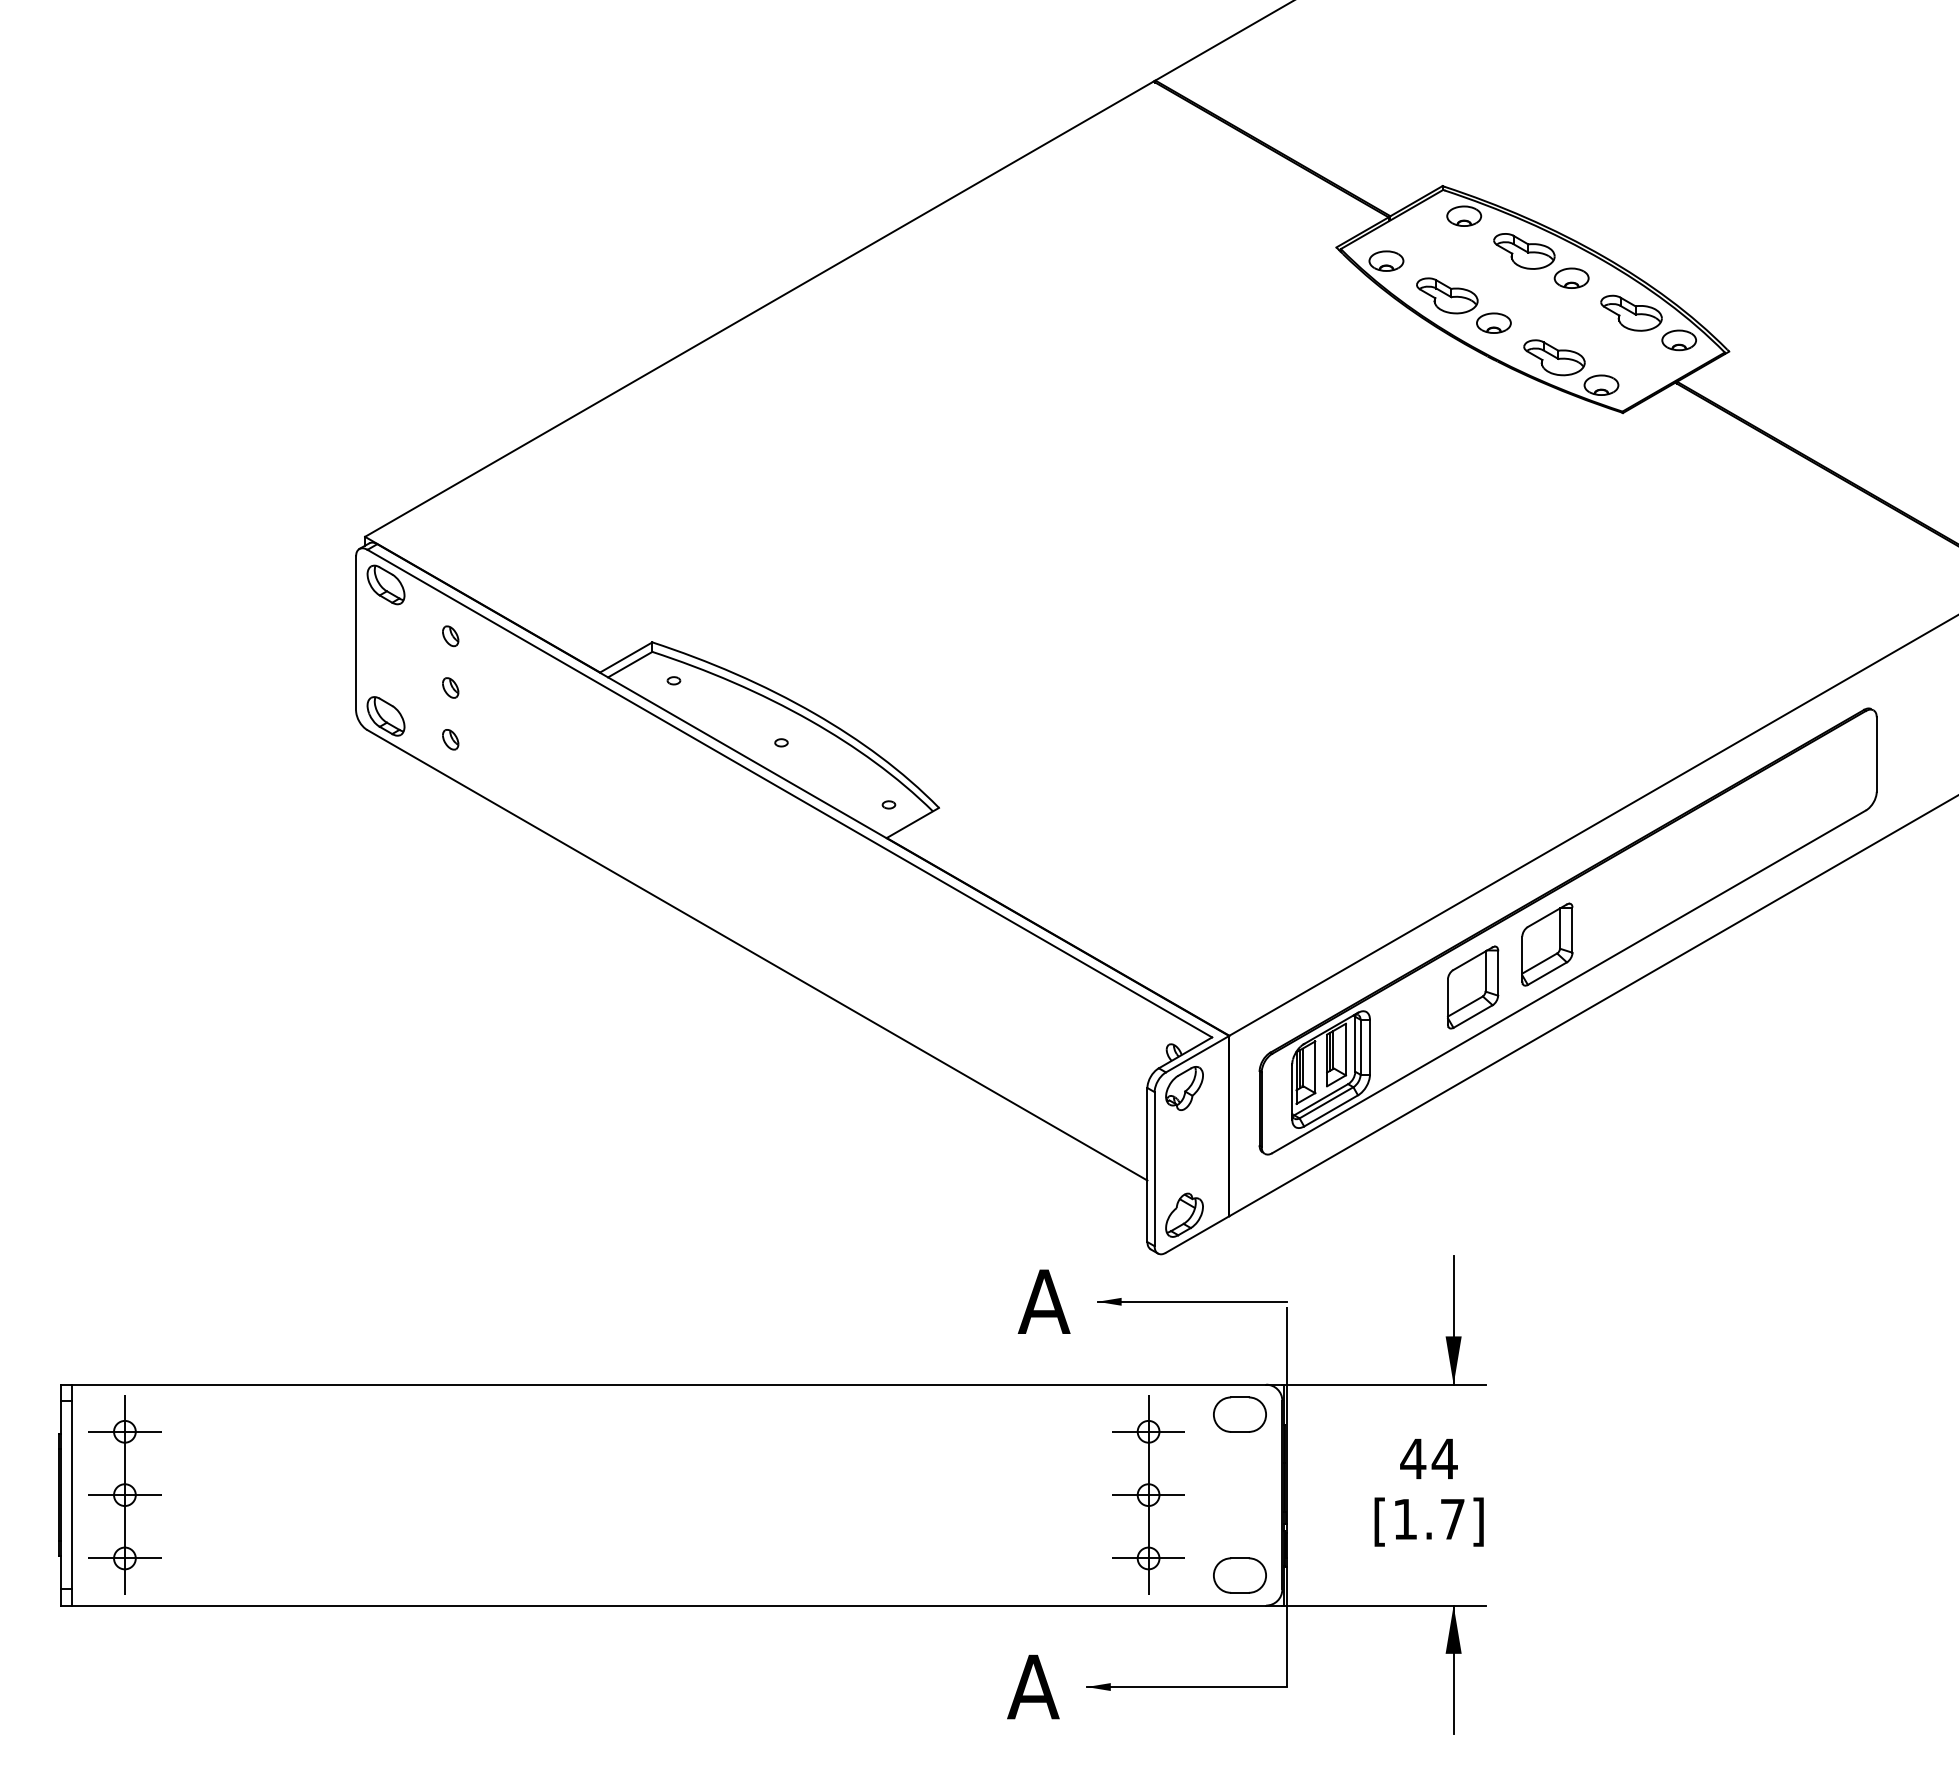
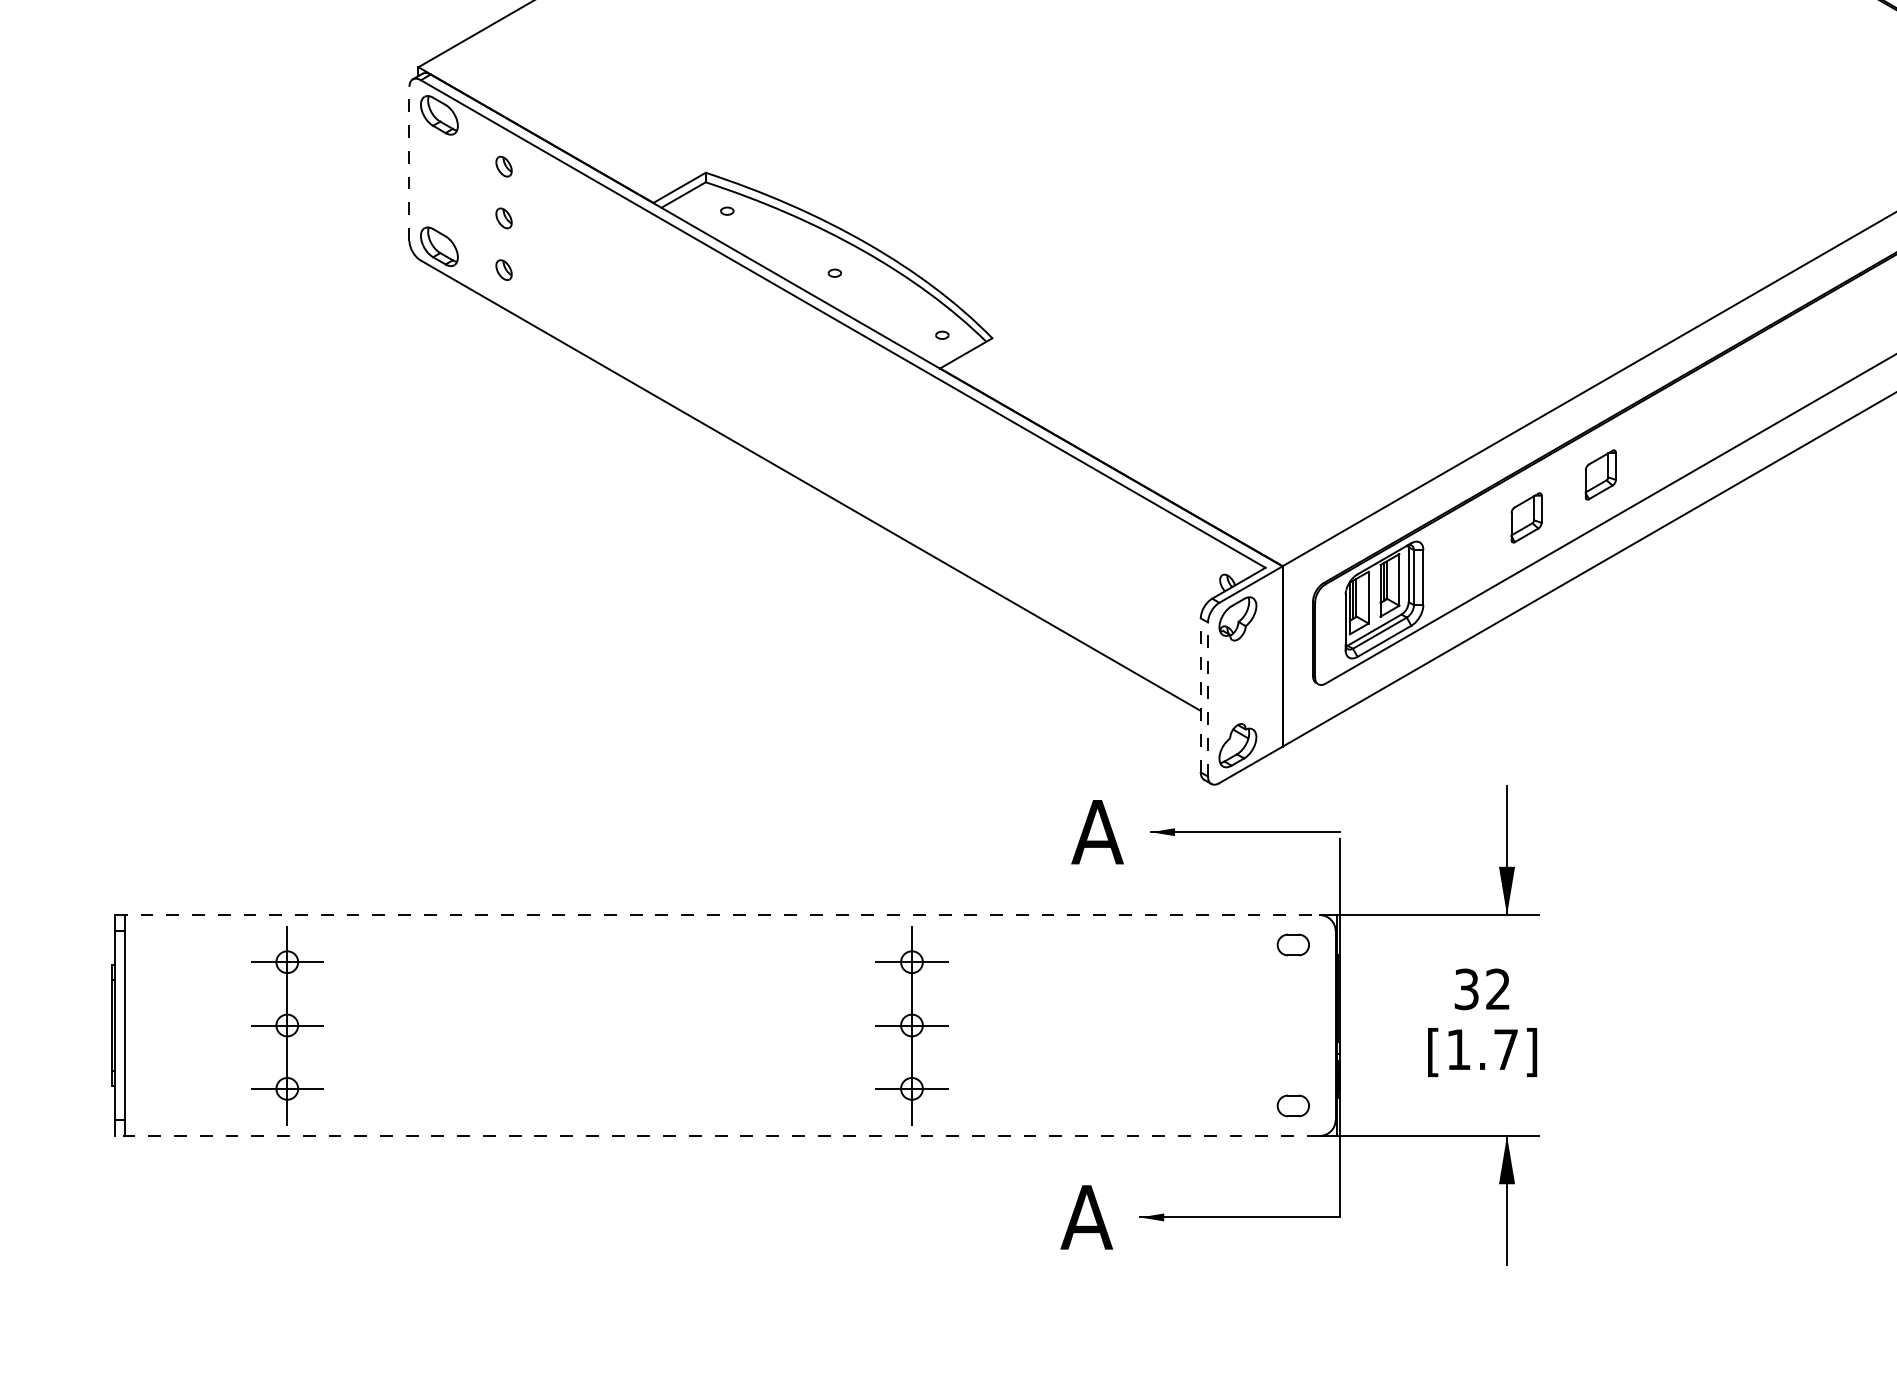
line: (356, 632) -> (409, 162), solid -> dashed
part: (1547, 944) -> (1600, 474), size x0.6
part: (1473, 987) -> (1526, 517), size x0.6
line: (1147, 1164) -> (1200, 694), solid -> dashed
line: (1154, 1168) -> (1207, 698), solid -> dashed
line: (664, 1384) -> (717, 914), solid -> dashed
part: (1239, 1414) -> (1292, 944), size x0.6
text: (1428, 1458) -> (1481, 988), 44 -> 32
part: (124, 1494) -> (286, 1024), moved
part: (1148, 1494) -> (911, 1024), moved
part: (1239, 1575) -> (1292, 1105), size x0.6
line: (663, 1605) -> (716, 1135), solid -> dashed

